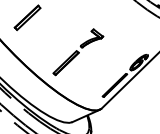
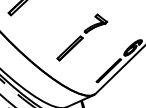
part: (78, 52) -> (82, 37), moved

